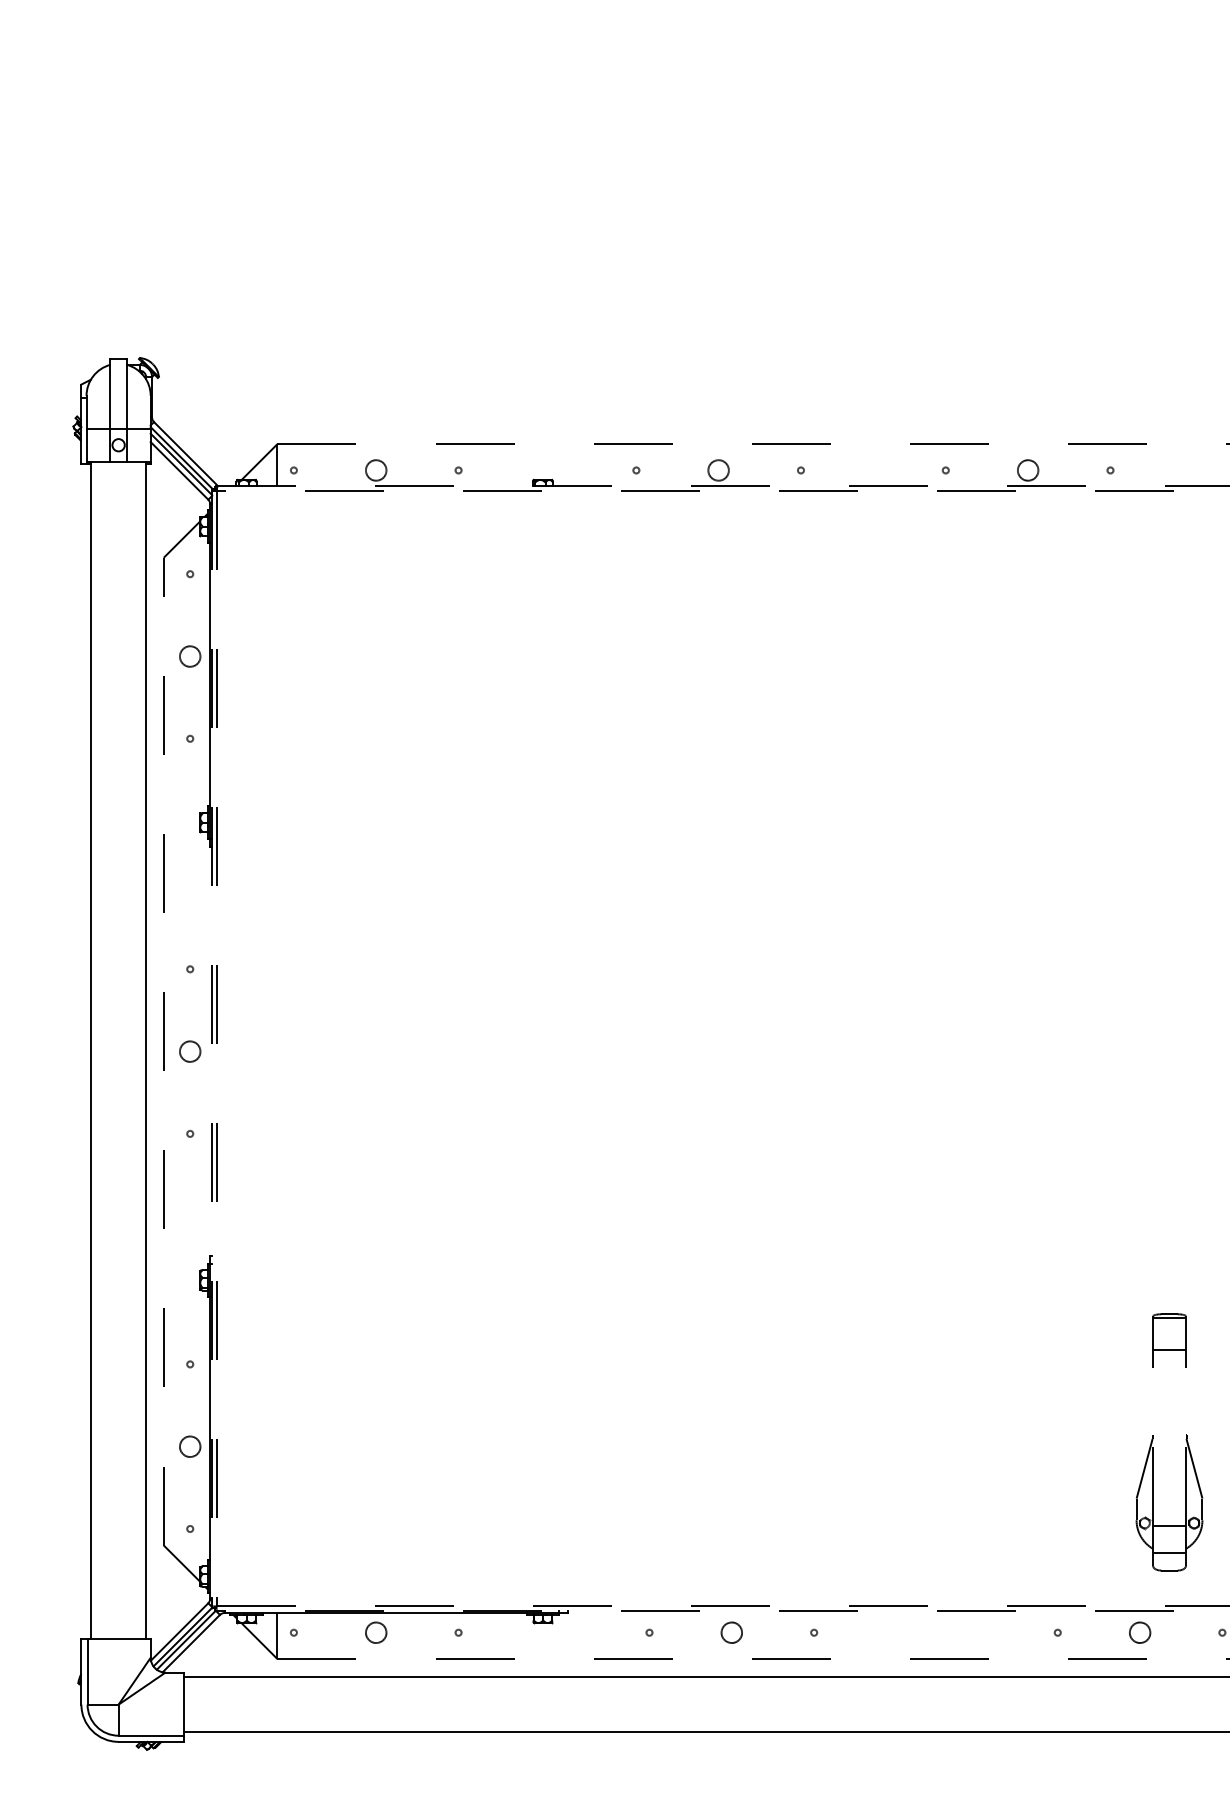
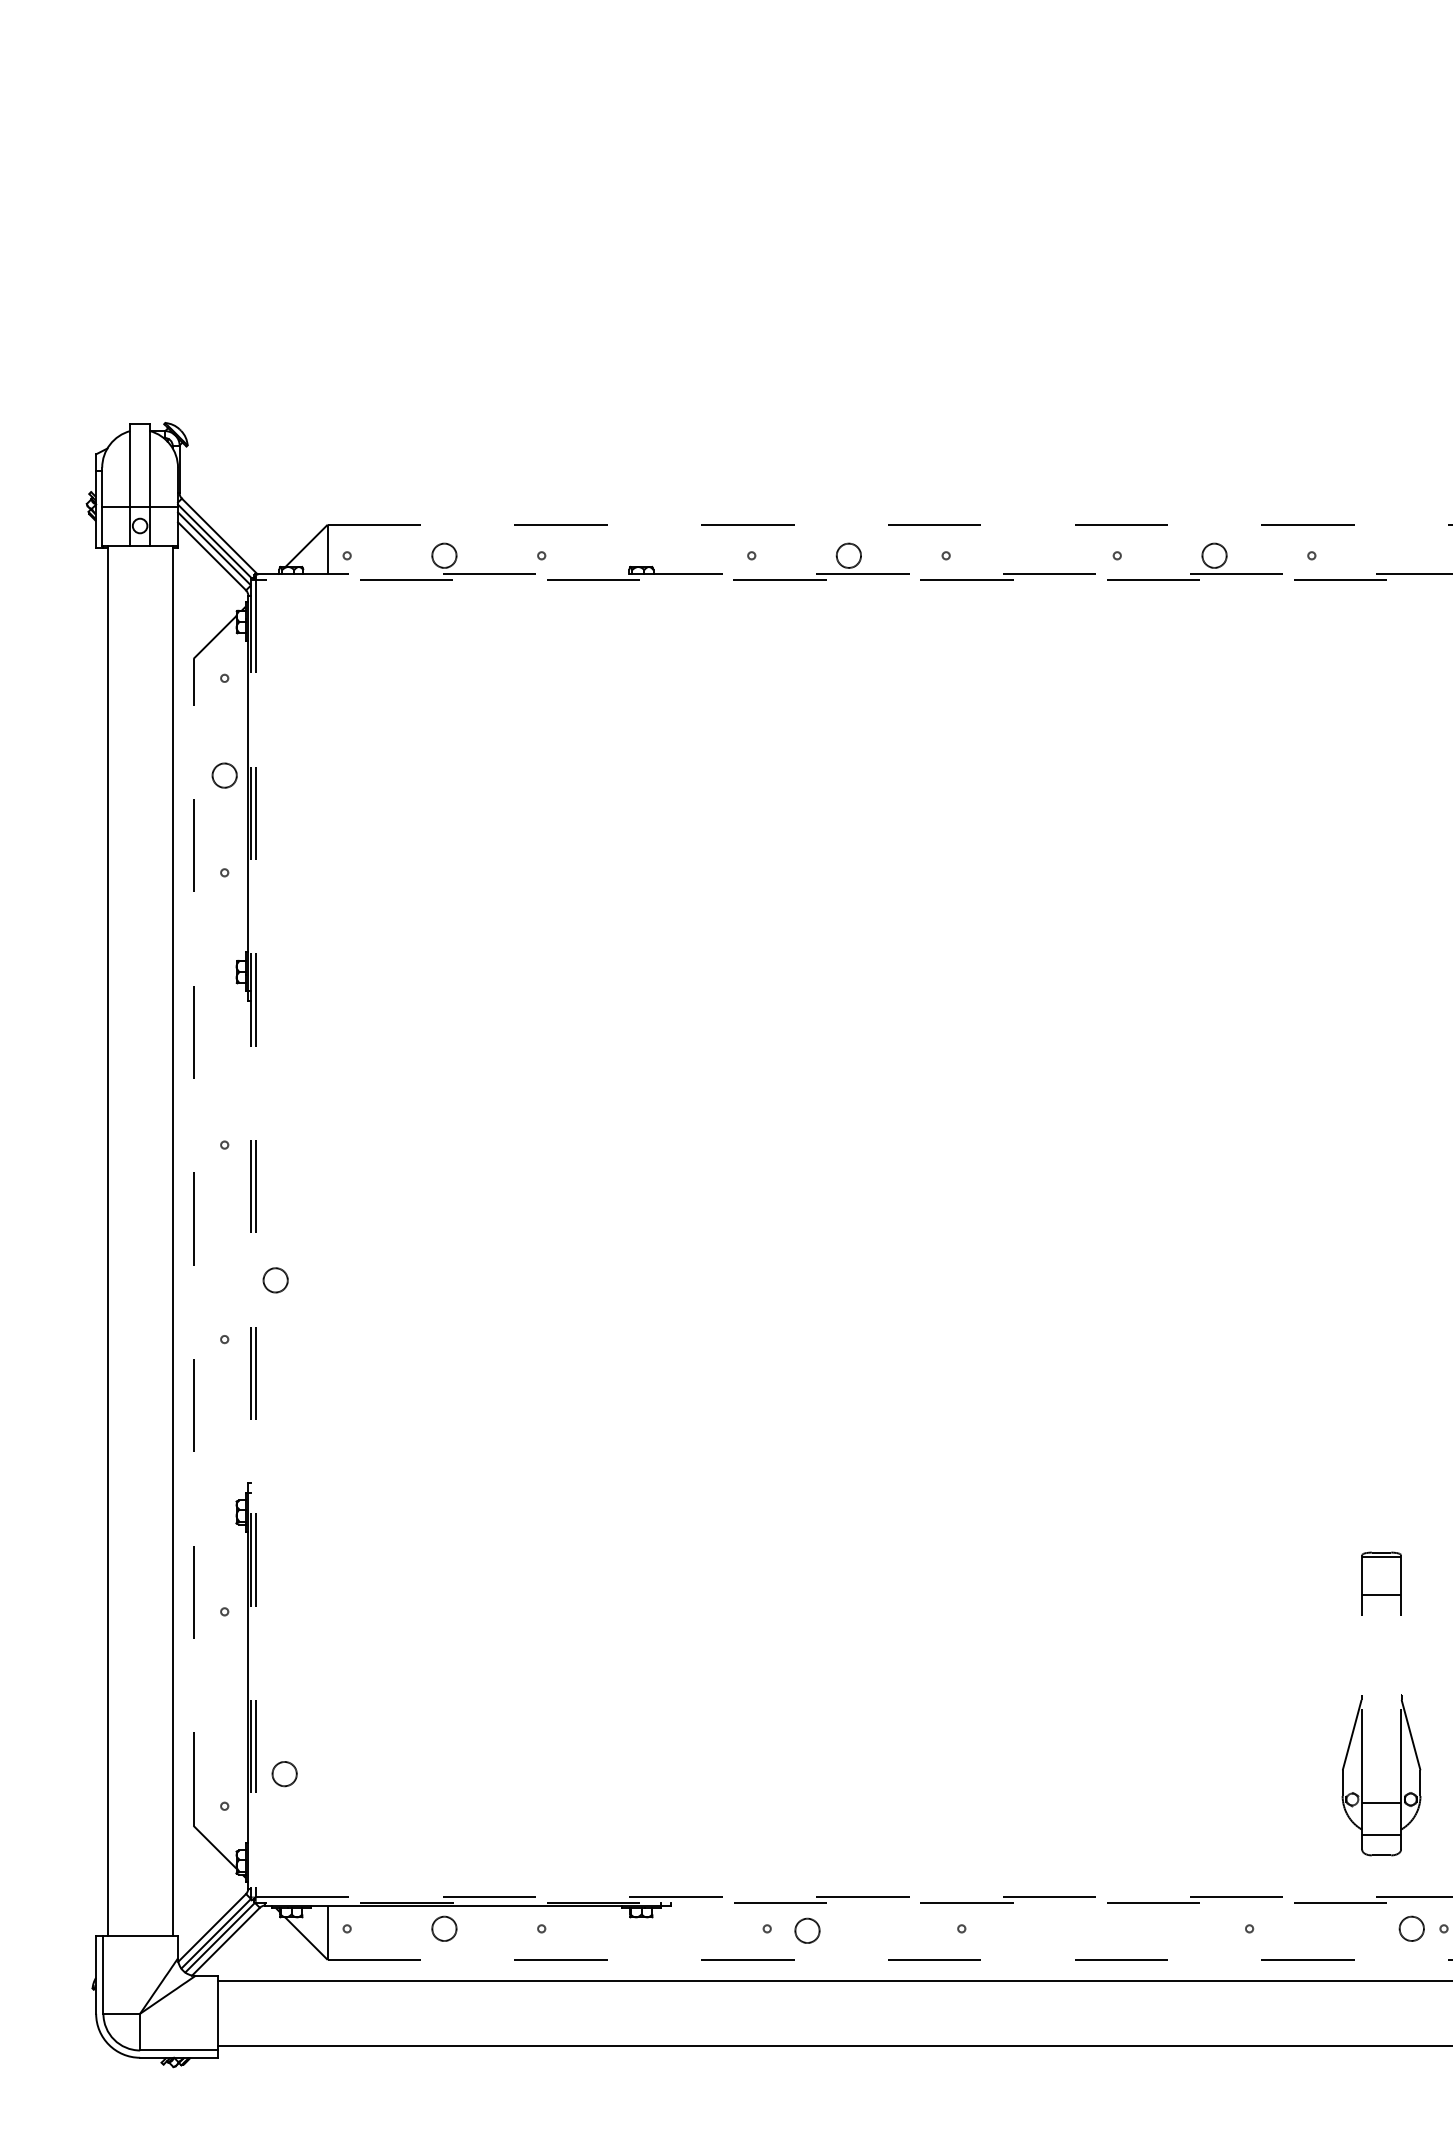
circle: (190, 1051) -> (275, 1280), moved
circle: (190, 1447) -> (284, 1774), moved
circle: (731, 1632) -> (807, 1930), moved
circle: (1139, 1632) -> (1411, 1928), moved

